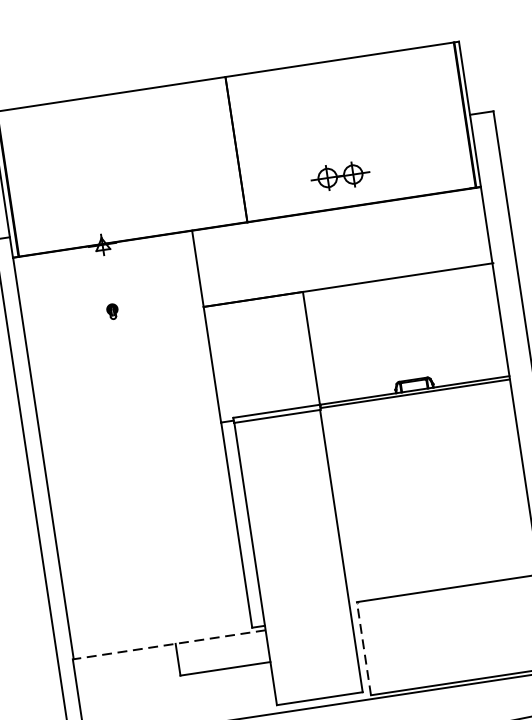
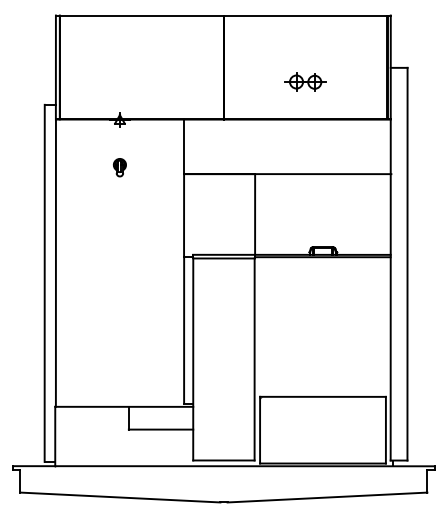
part: (340, 175) -> (305, 81), moved
part: (112, 311) -> (119, 167), size x1.67
line: (169, 644) -> (124, 406), dashed -> solid
line: (364, 647) -> (260, 429), dashed -> solid

